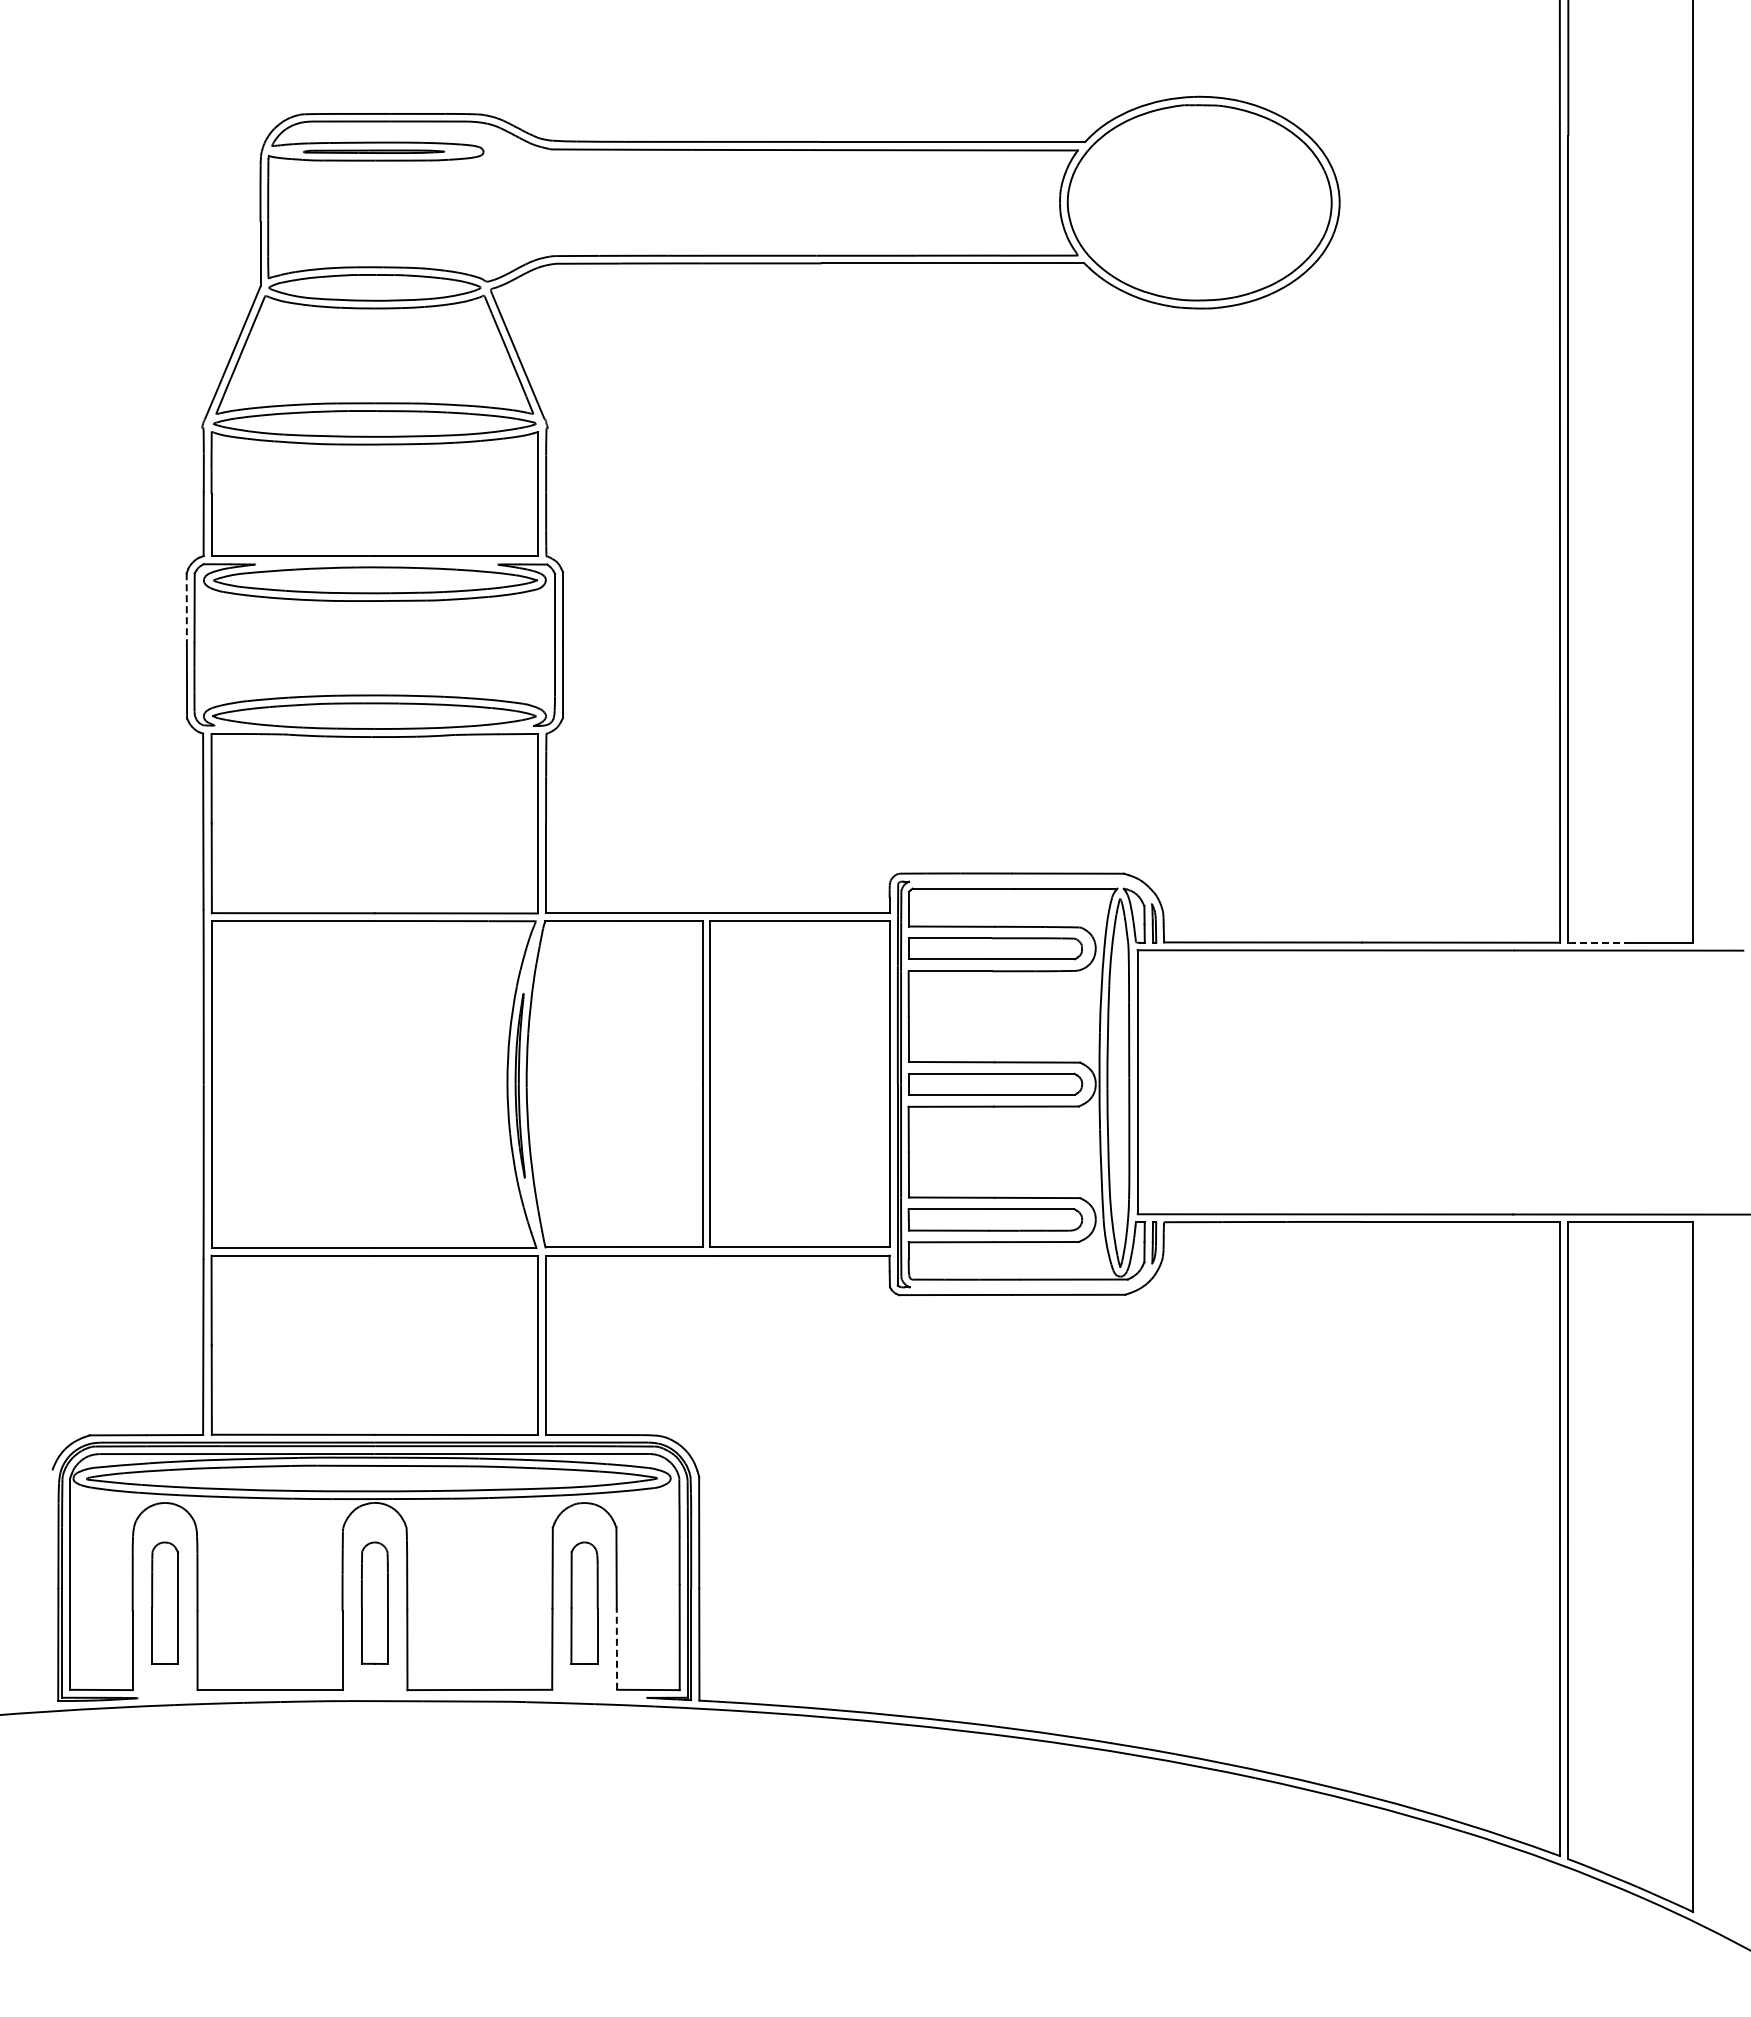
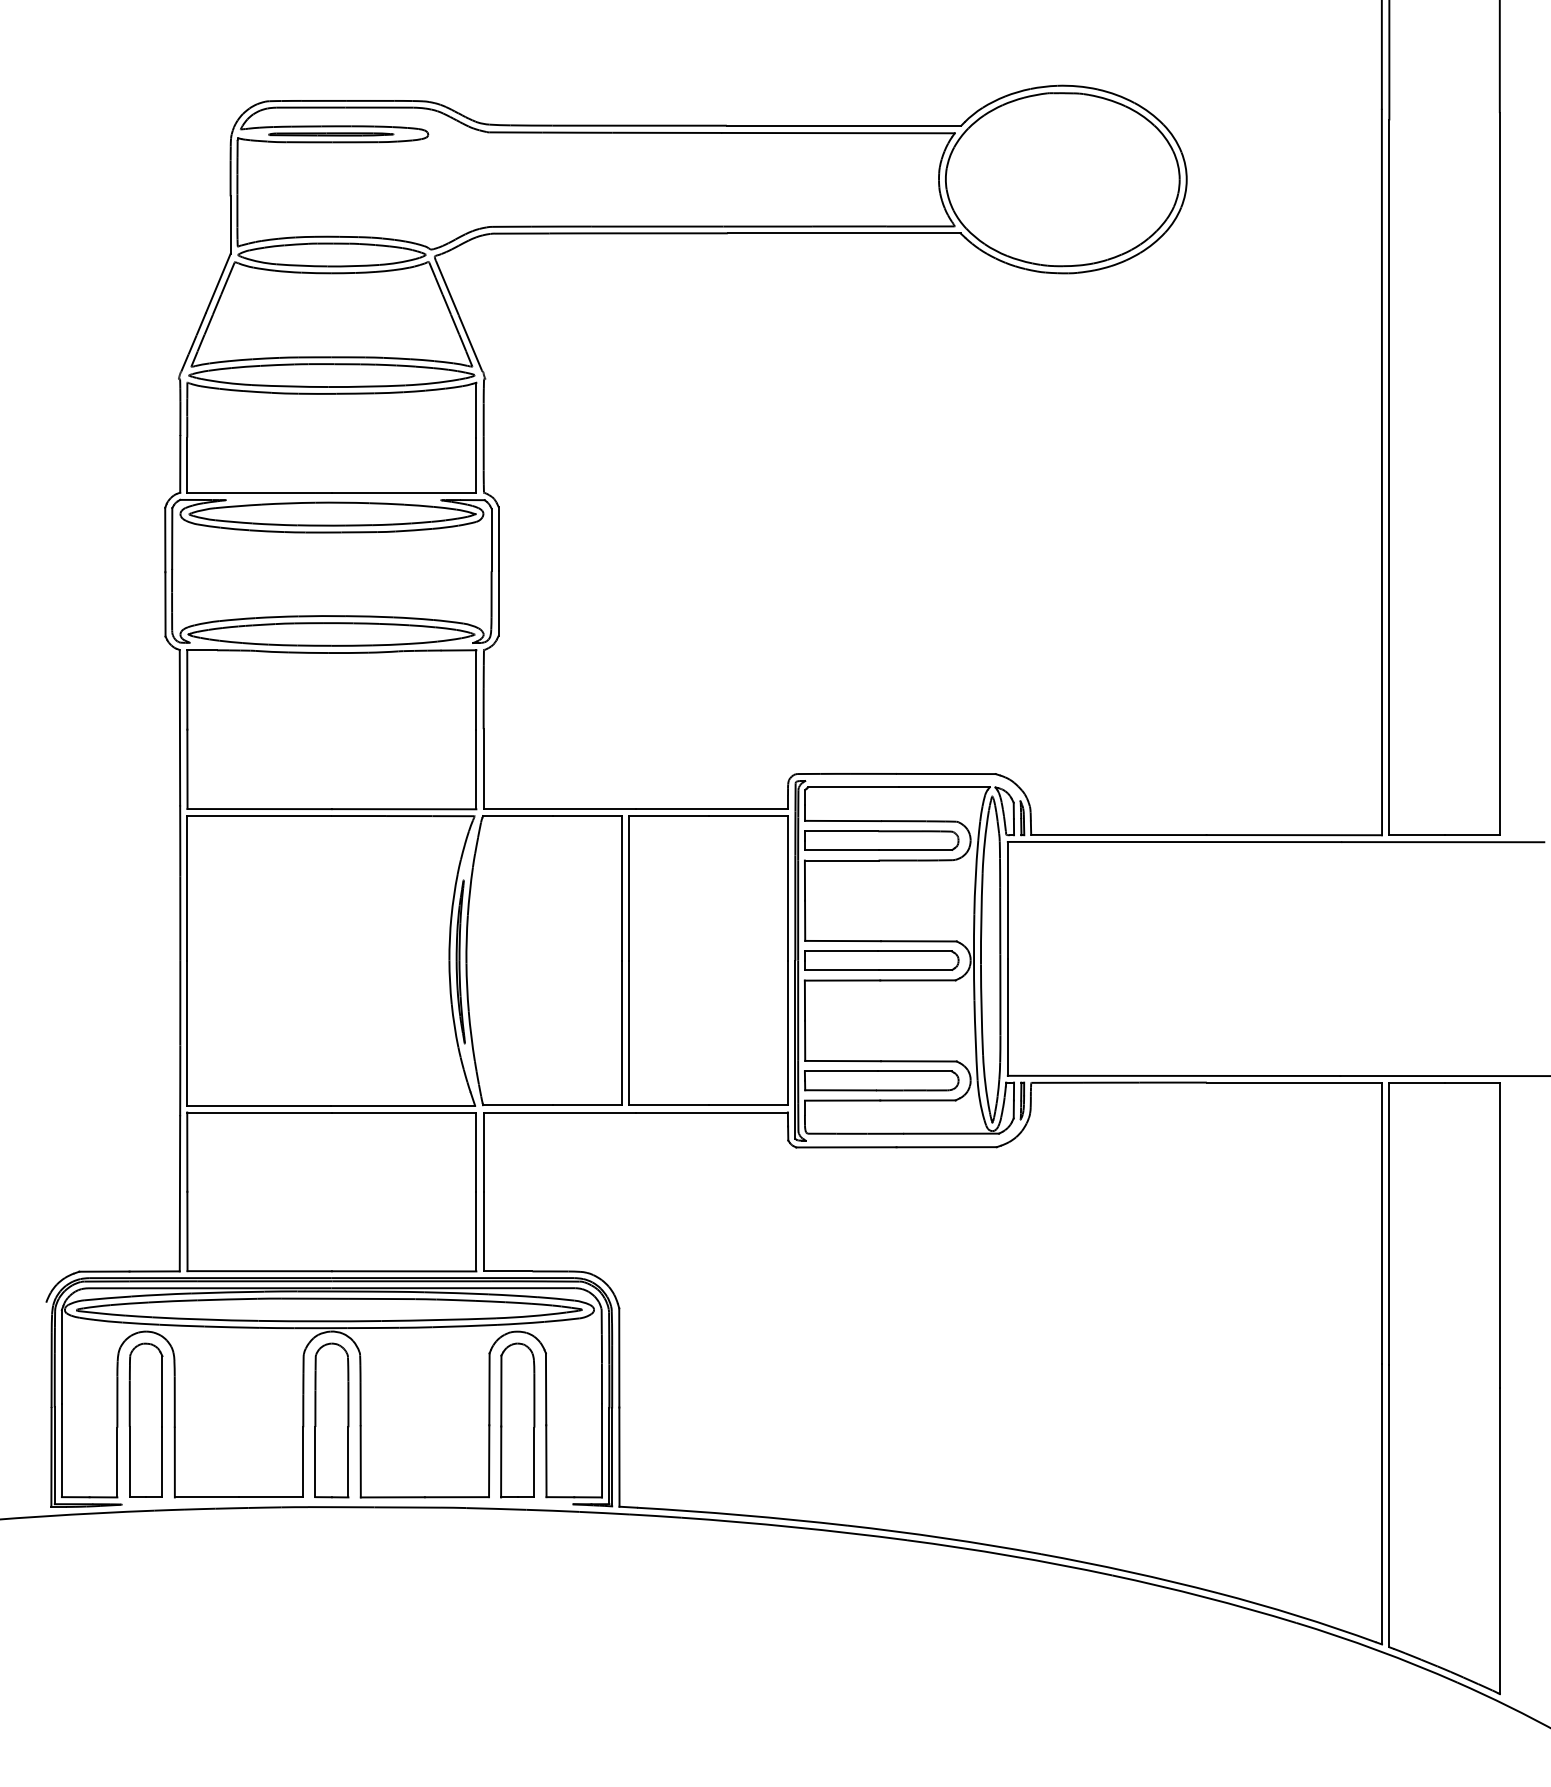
line: (186, 610) -> (165, 540), dashed -> solid
line: (1599, 942) -> (1416, 835), dashed -> solid
part: (164, 1602) -> (145, 1419), size x1.43
part: (374, 1602) -> (331, 1419), size x1.43
part: (584, 1602) -> (517, 1419), size x1.43
line: (616, 1649) -> (546, 1461), dashed -> solid

